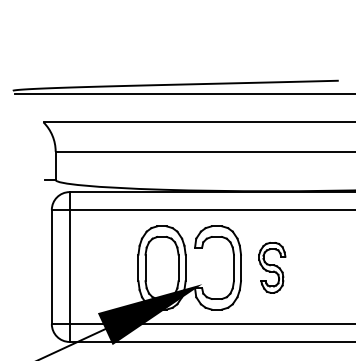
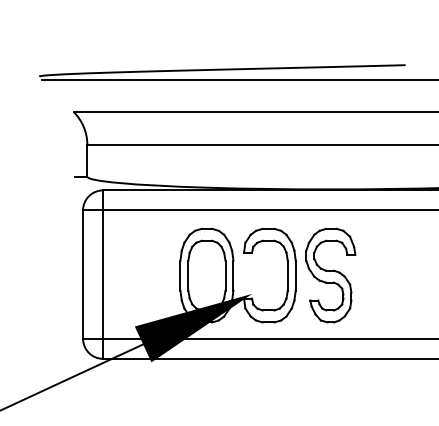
part: (271, 267) -> (330, 275), size x1.67

